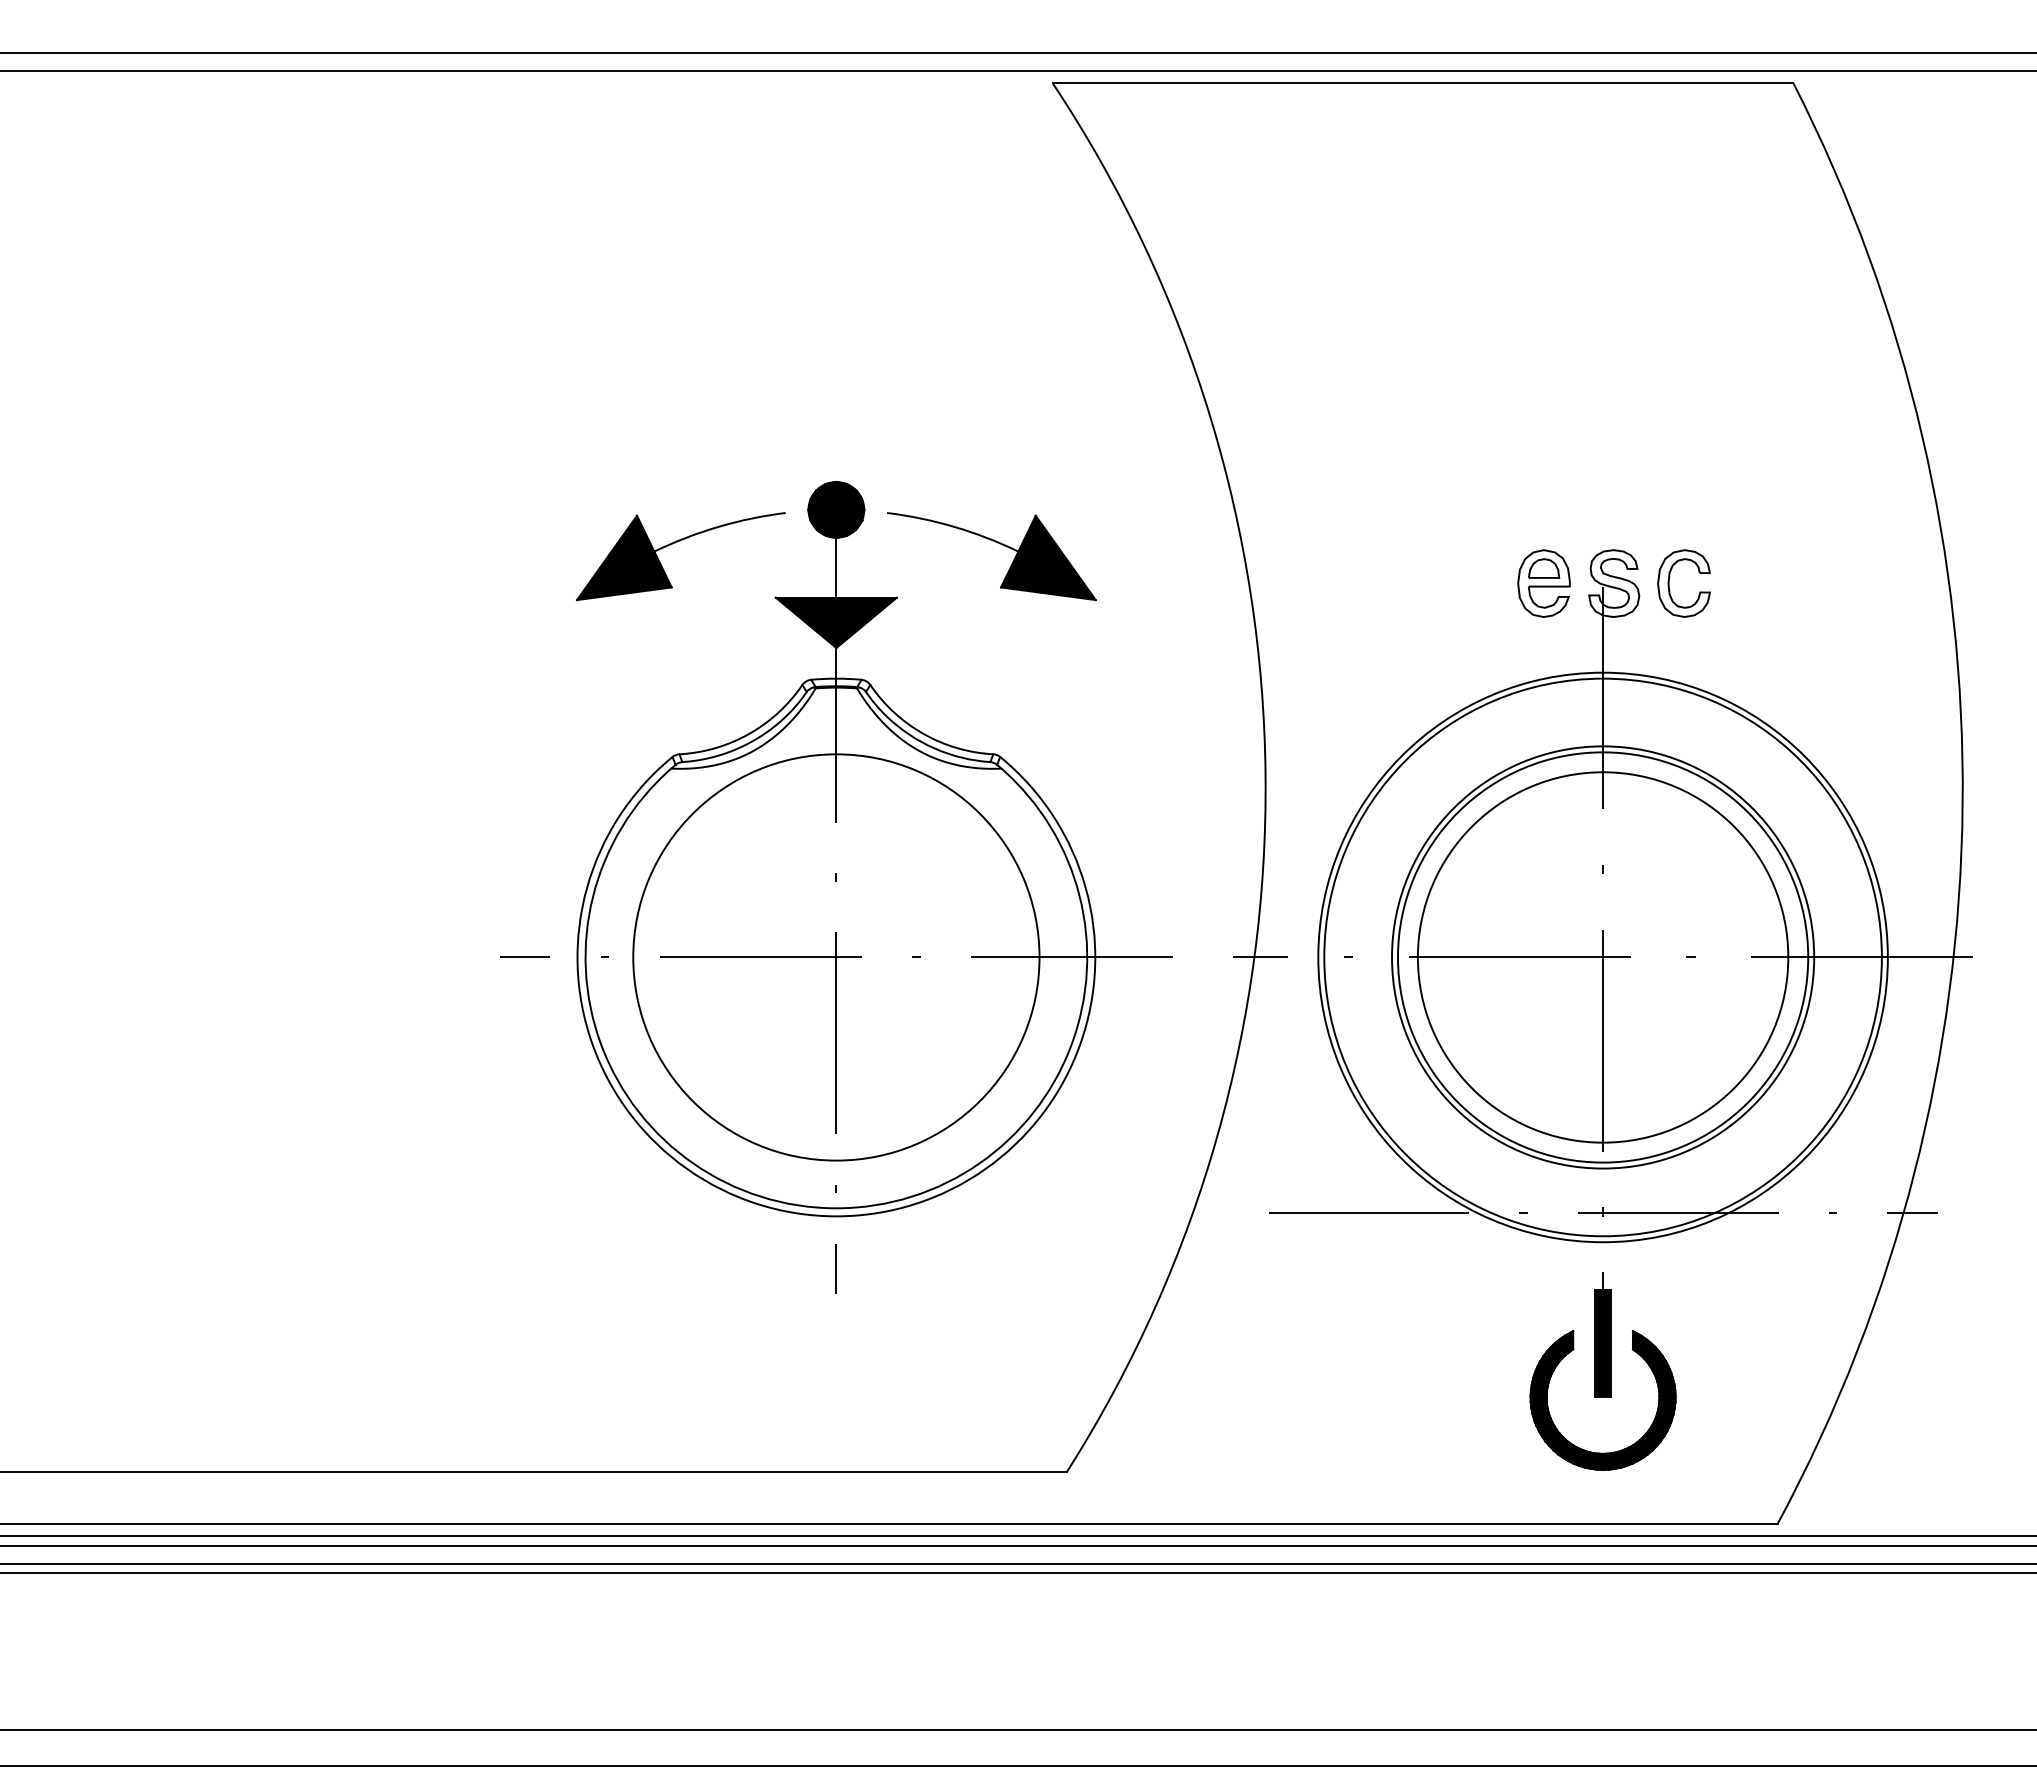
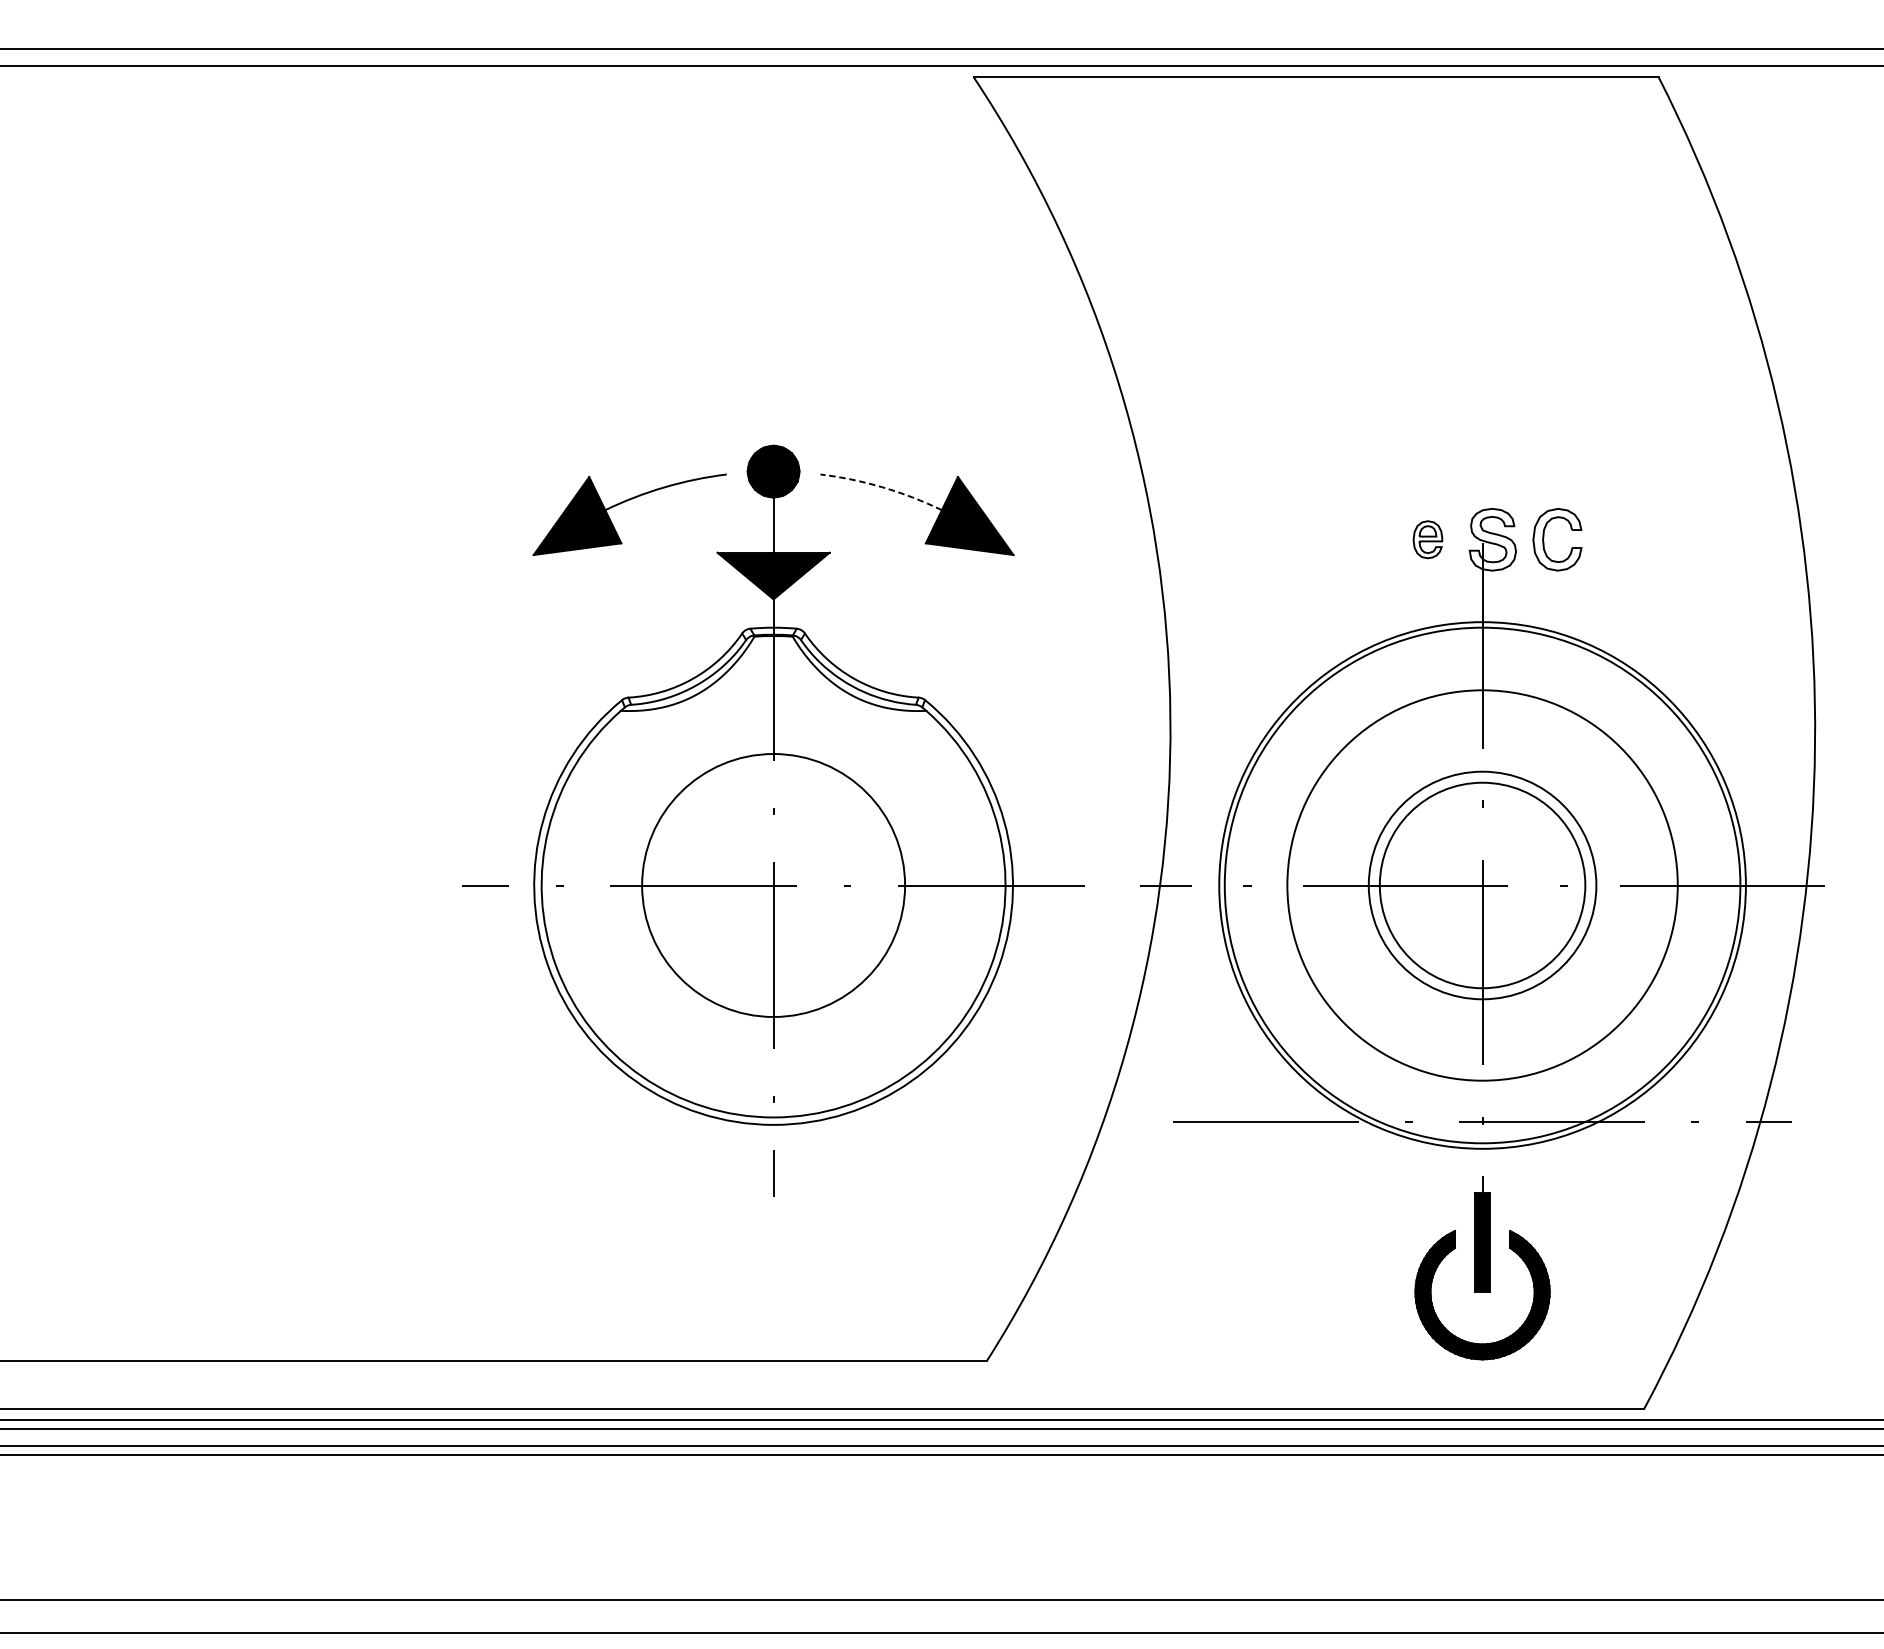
arc: (954, 526) -> (882, 486), solid -> dashed
part: (1543, 583) -> (1427, 539), size x0.6
circle: (836, 957) -> (773, 885), size x0.7
circle: (1602, 957) -> (1482, 885), size x0.6
circle: (1602, 957) -> (1482, 885), size x0.6

